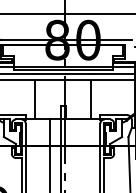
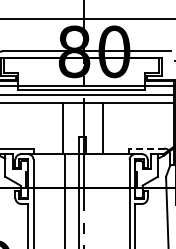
line: (35, 99) -> (63, 128), moved
line: (90, 99) -> (102, 128), moved
line: (113, 115) -> (146, 148), solid -> dashed

